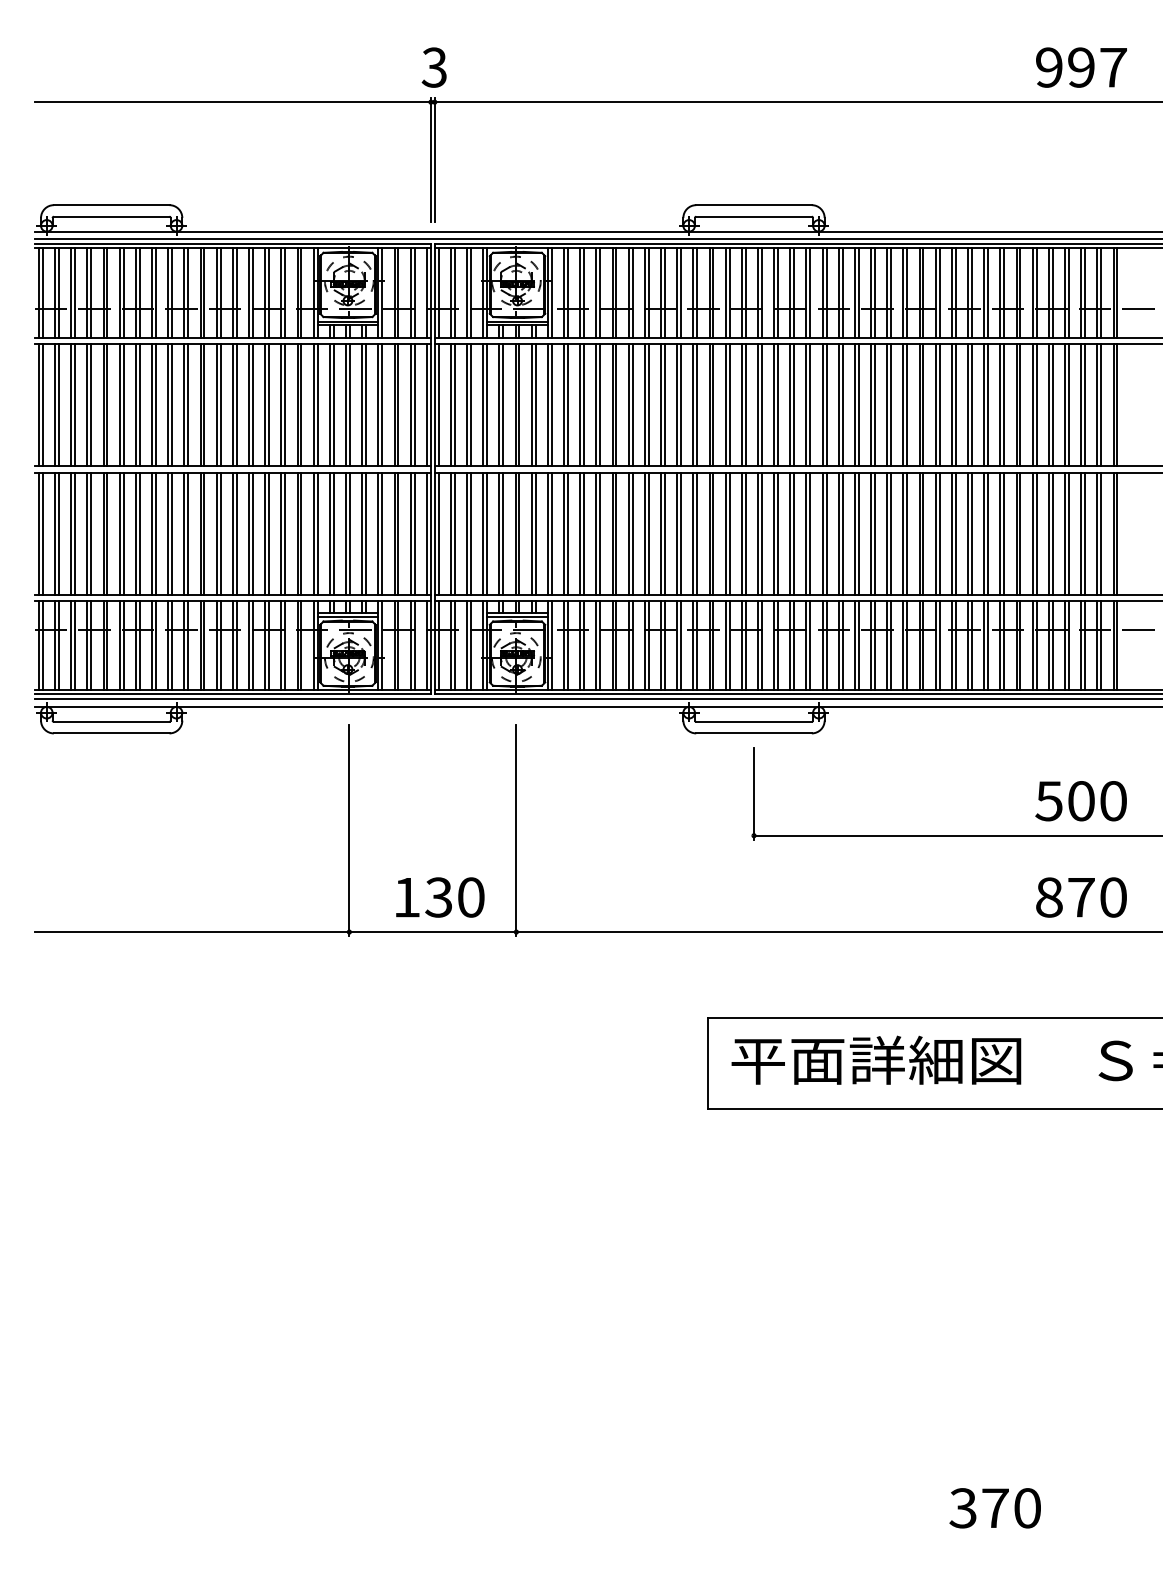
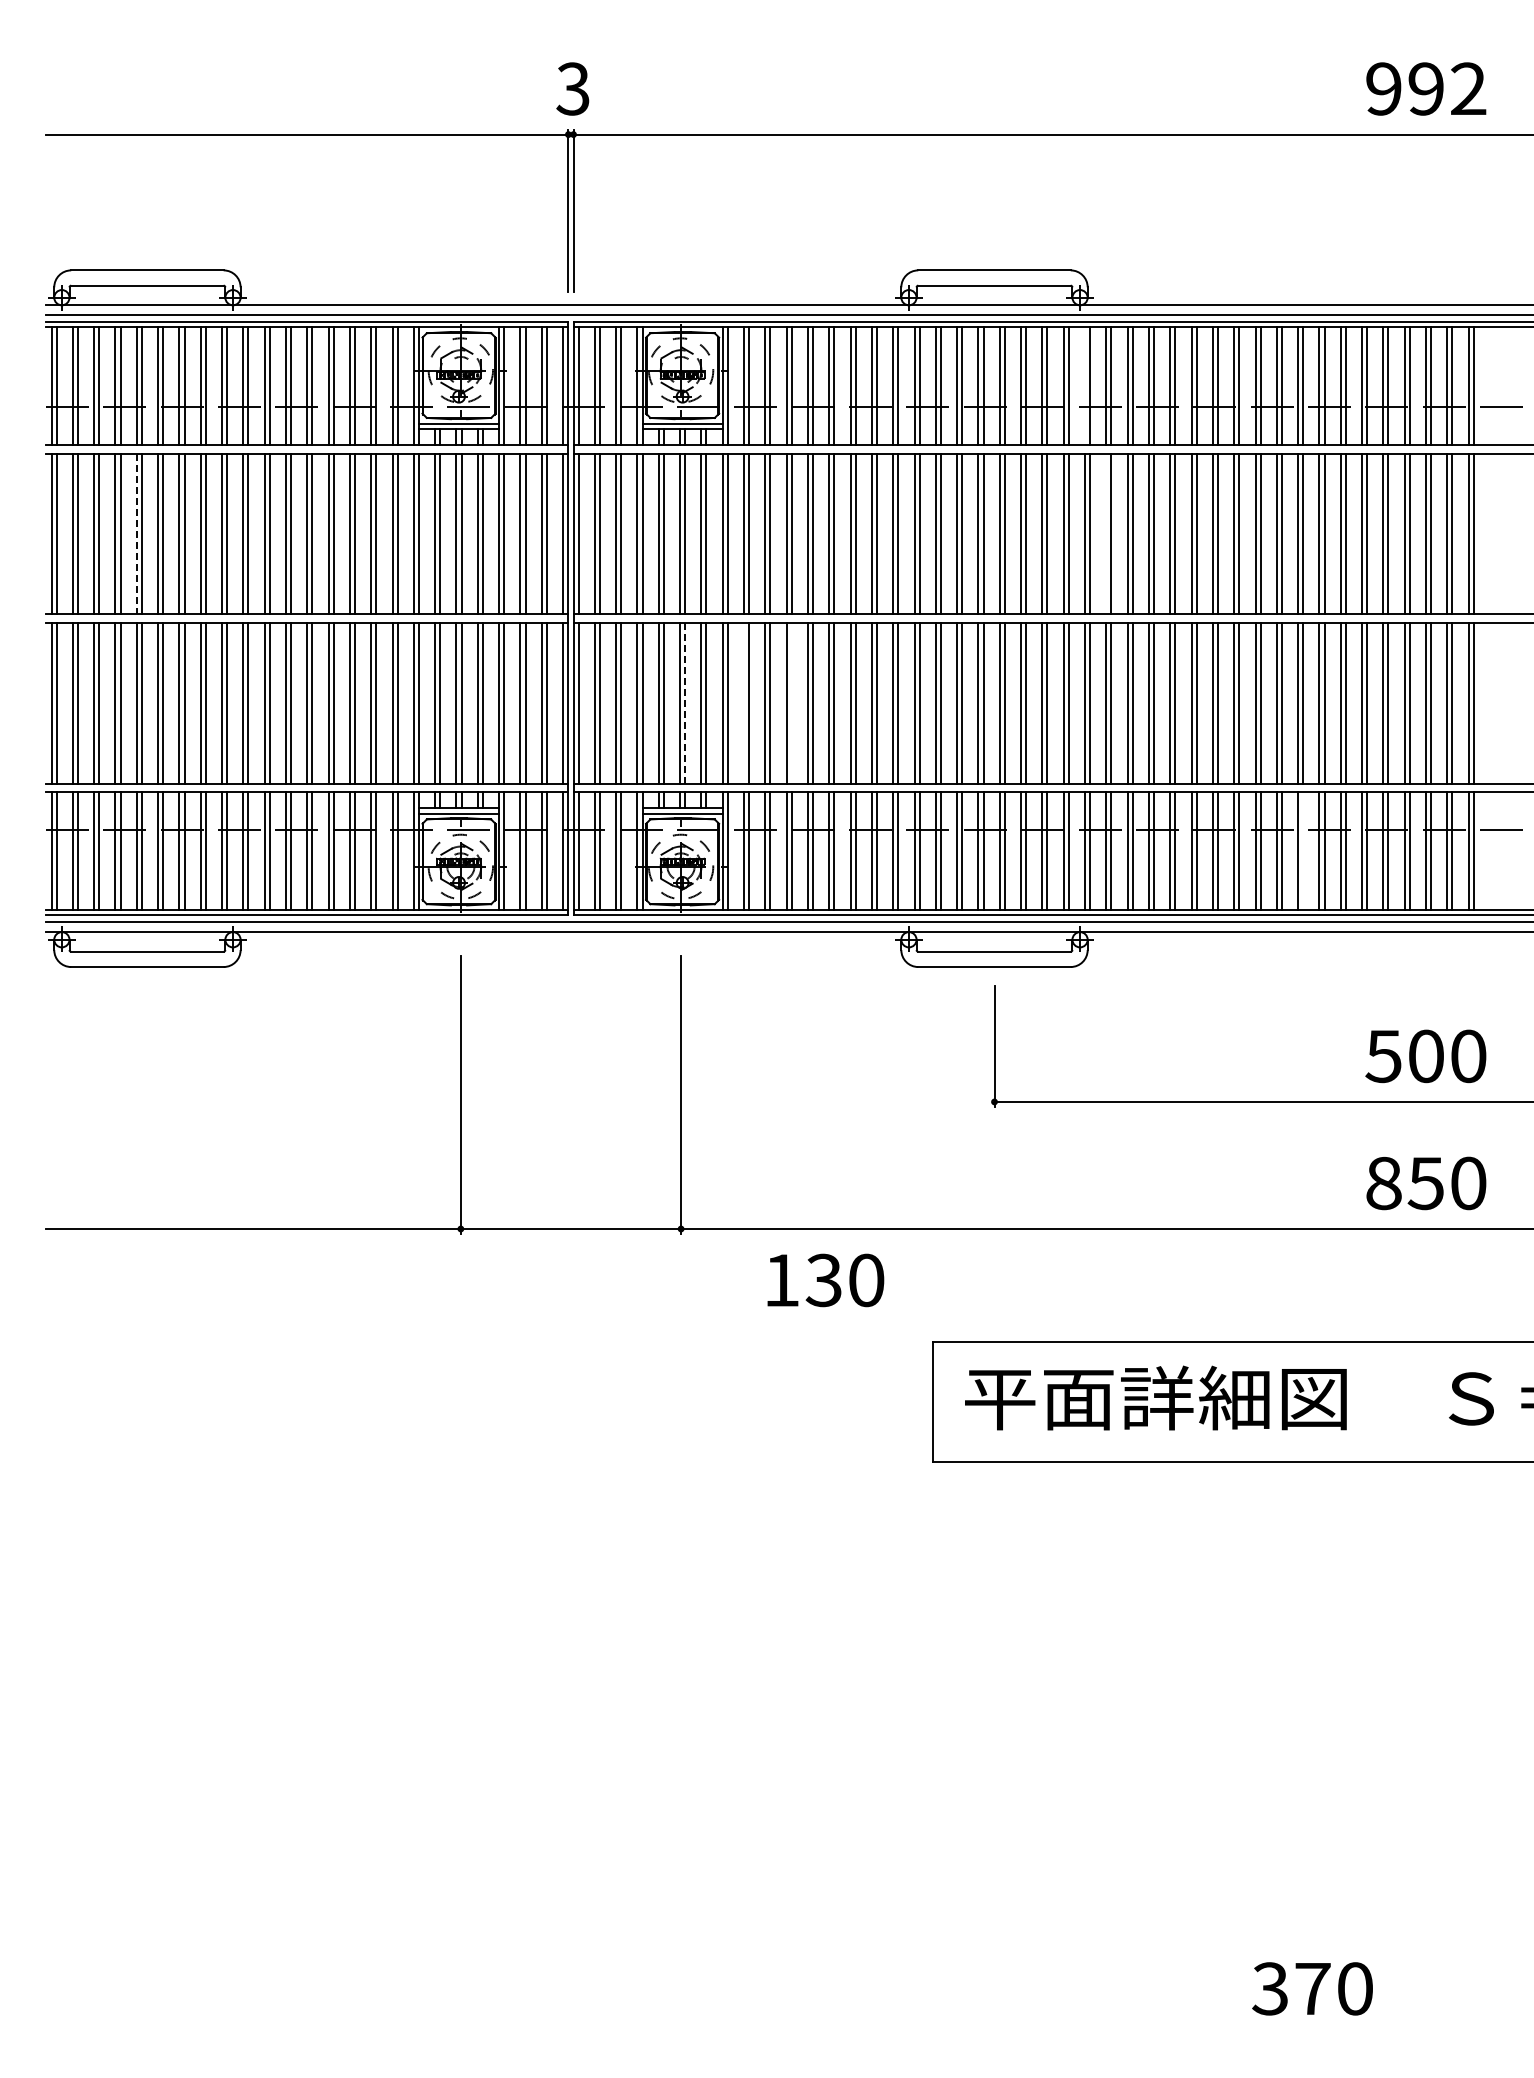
text: (1113, 67) -> (1468, 88), 997 -> 992
line: (823, 293) -> (1085, 386), removed
line: (838, 404) -> (1106, 533), removed
line: (103, 405) -> (136, 534), solid -> dashed
line: (564, 532) -> (744, 702), removed
line: (600, 532) -> (791, 702), removed
line: (519, 533) -> (685, 703), solid -> dashed
line: (988, 645) -> (1303, 851), removed
text: (440, 897) -> (825, 1280), moved
text: (1080, 897) -> (1425, 1183), 870 -> 850

